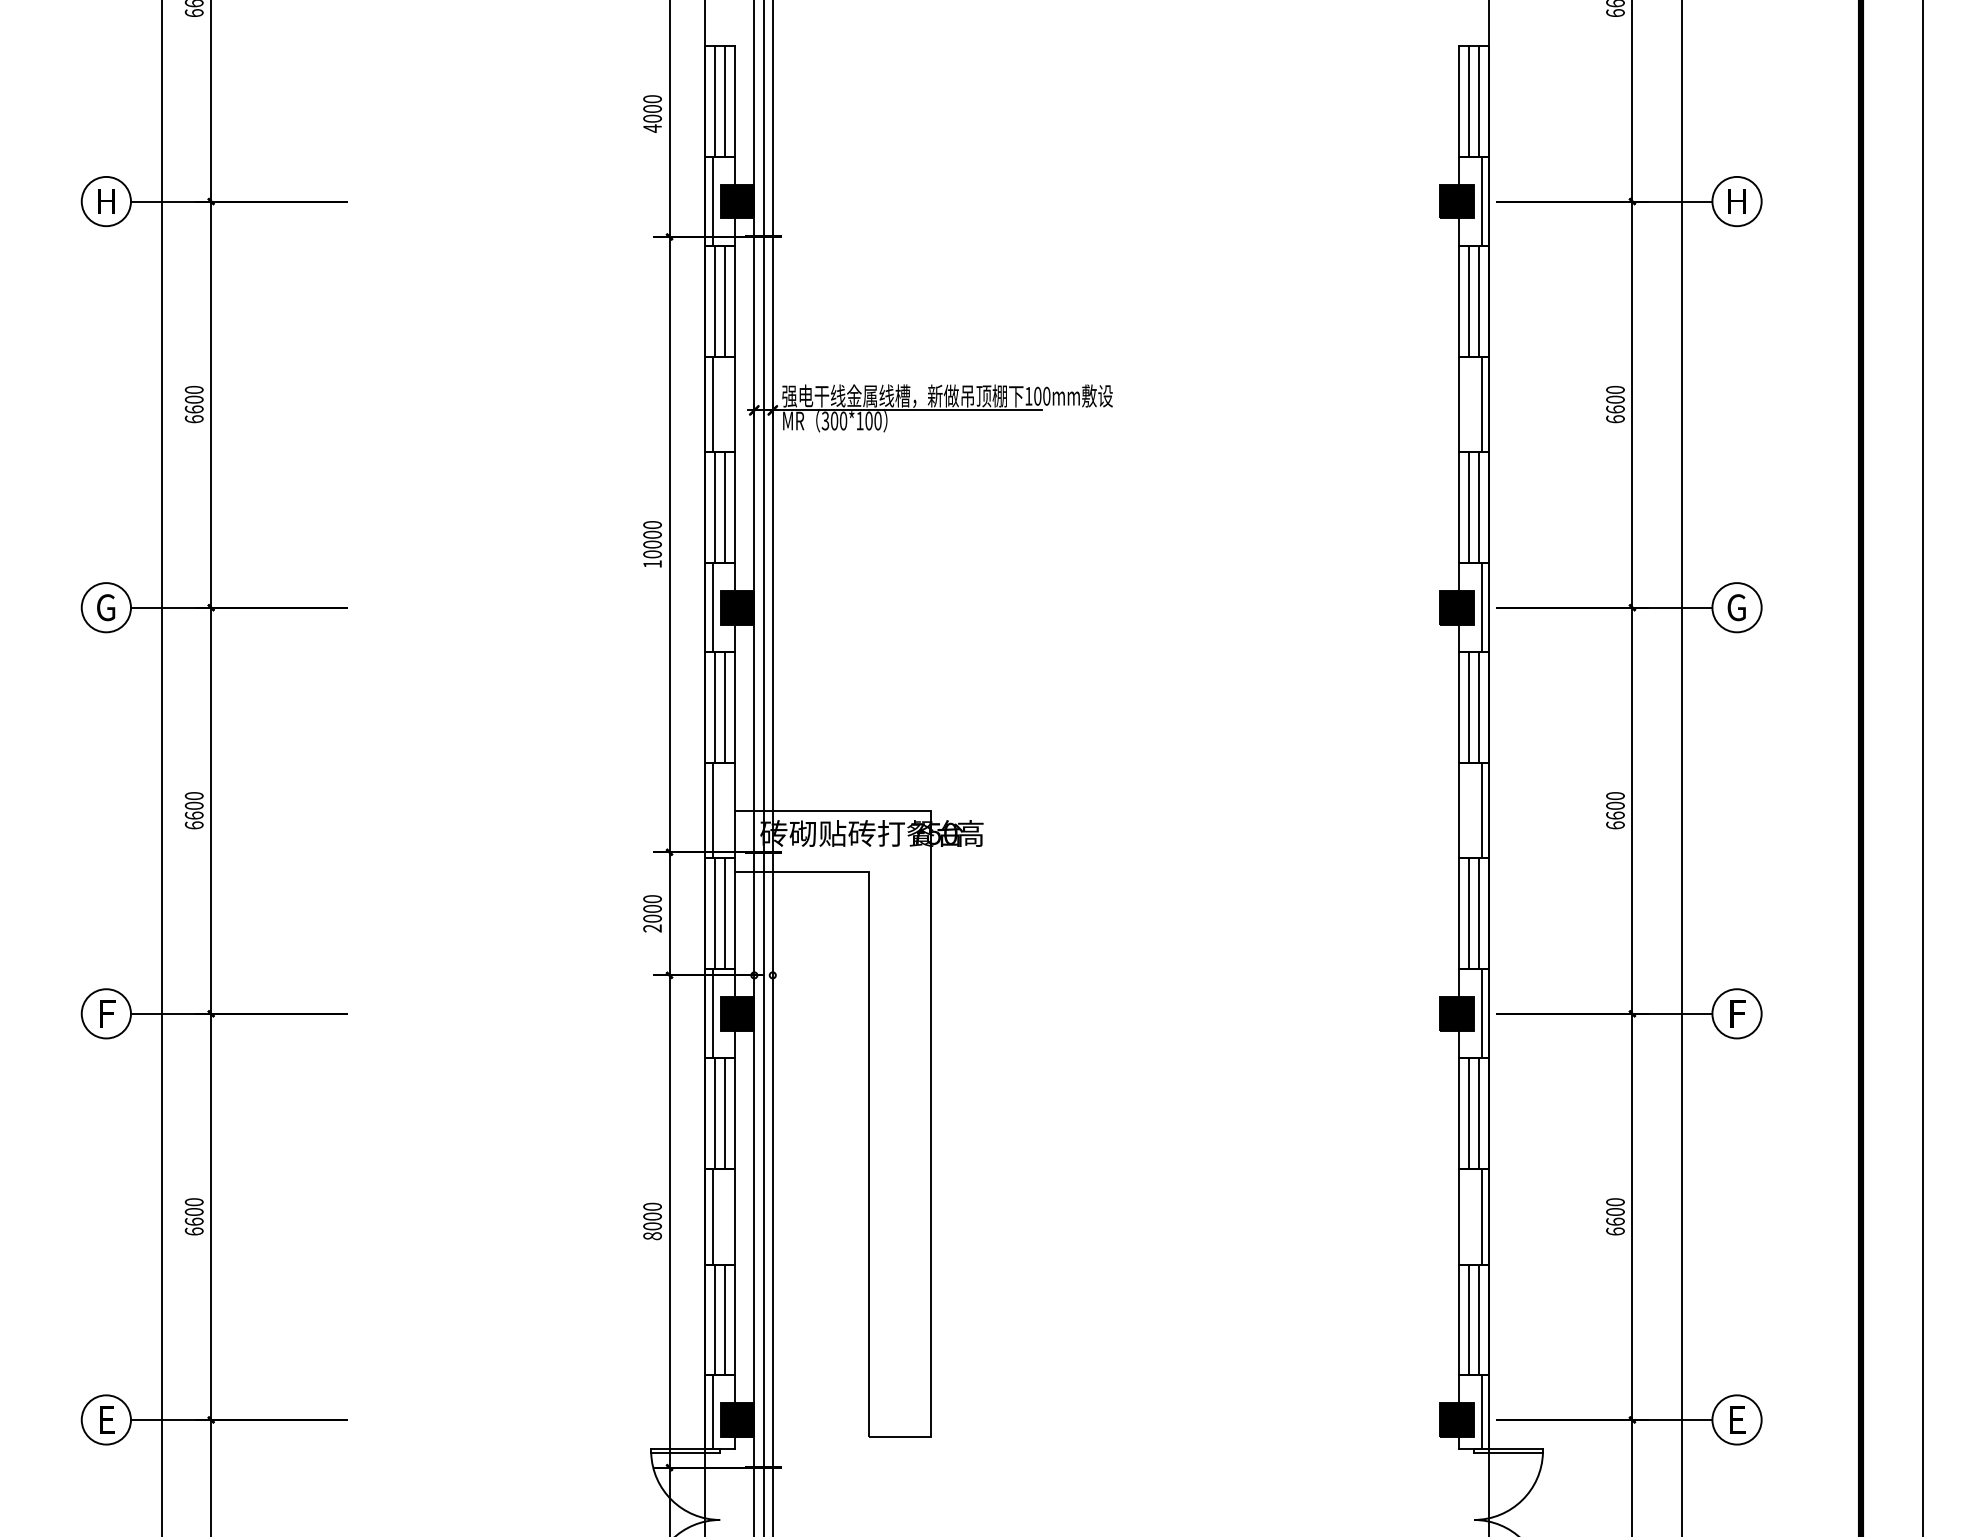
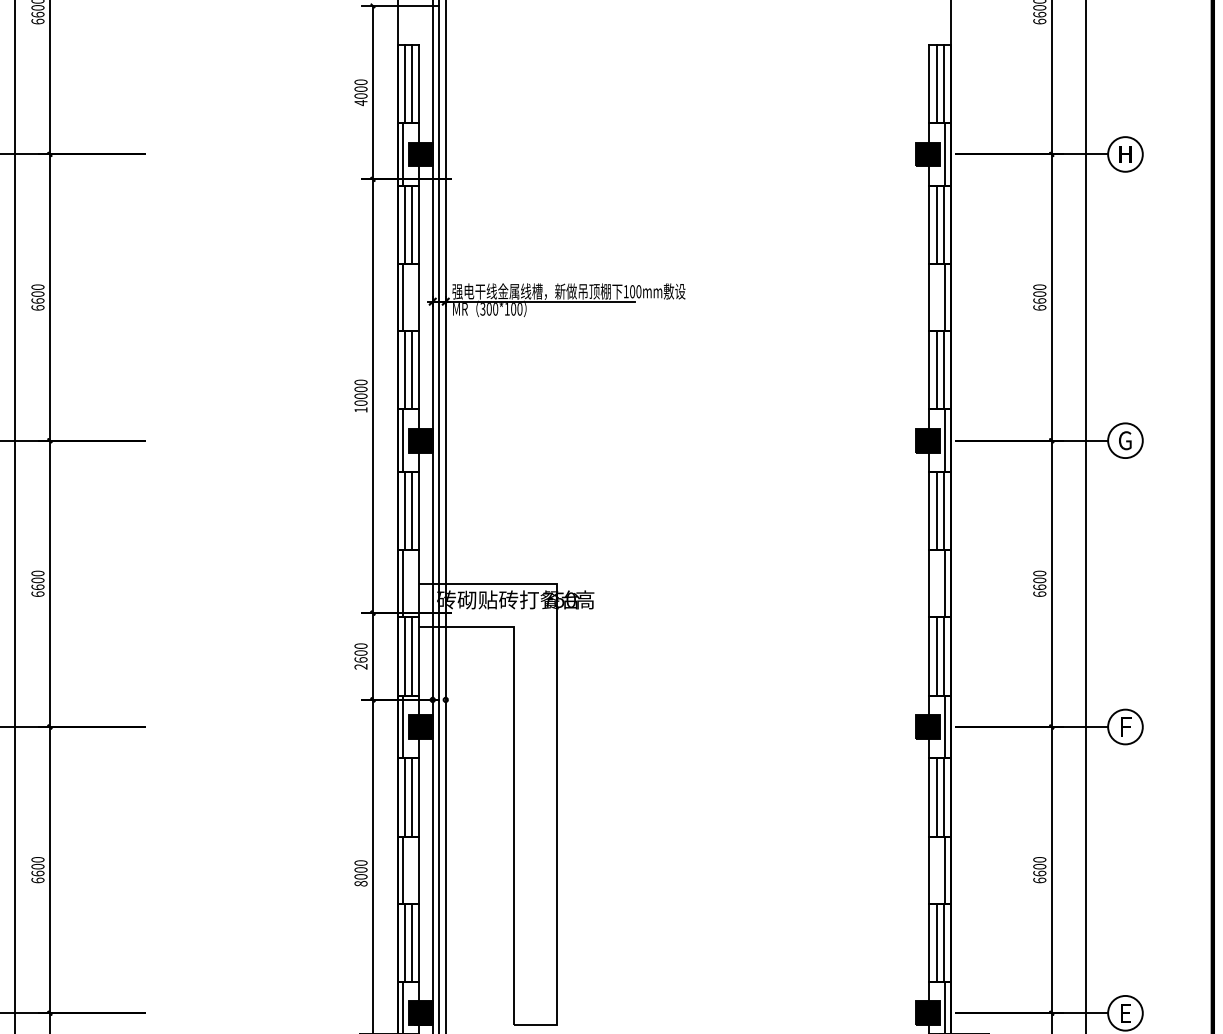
text: (652, 918) -> (360, 659), 2000 -> 2600

